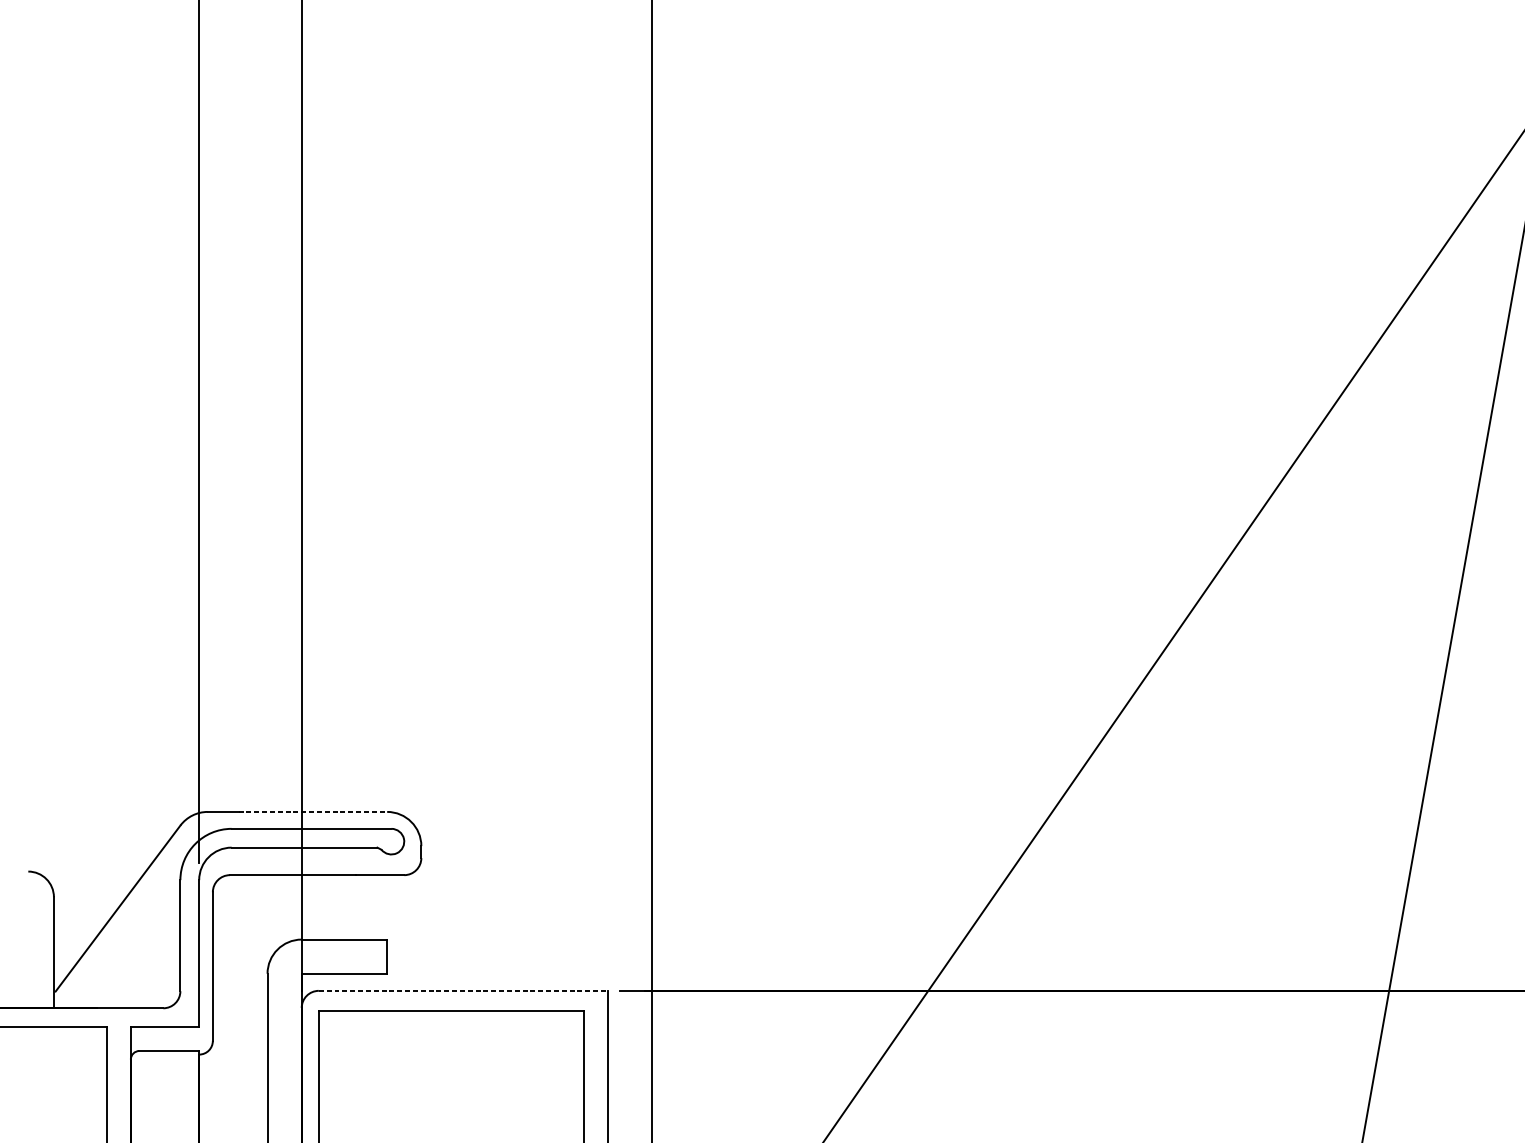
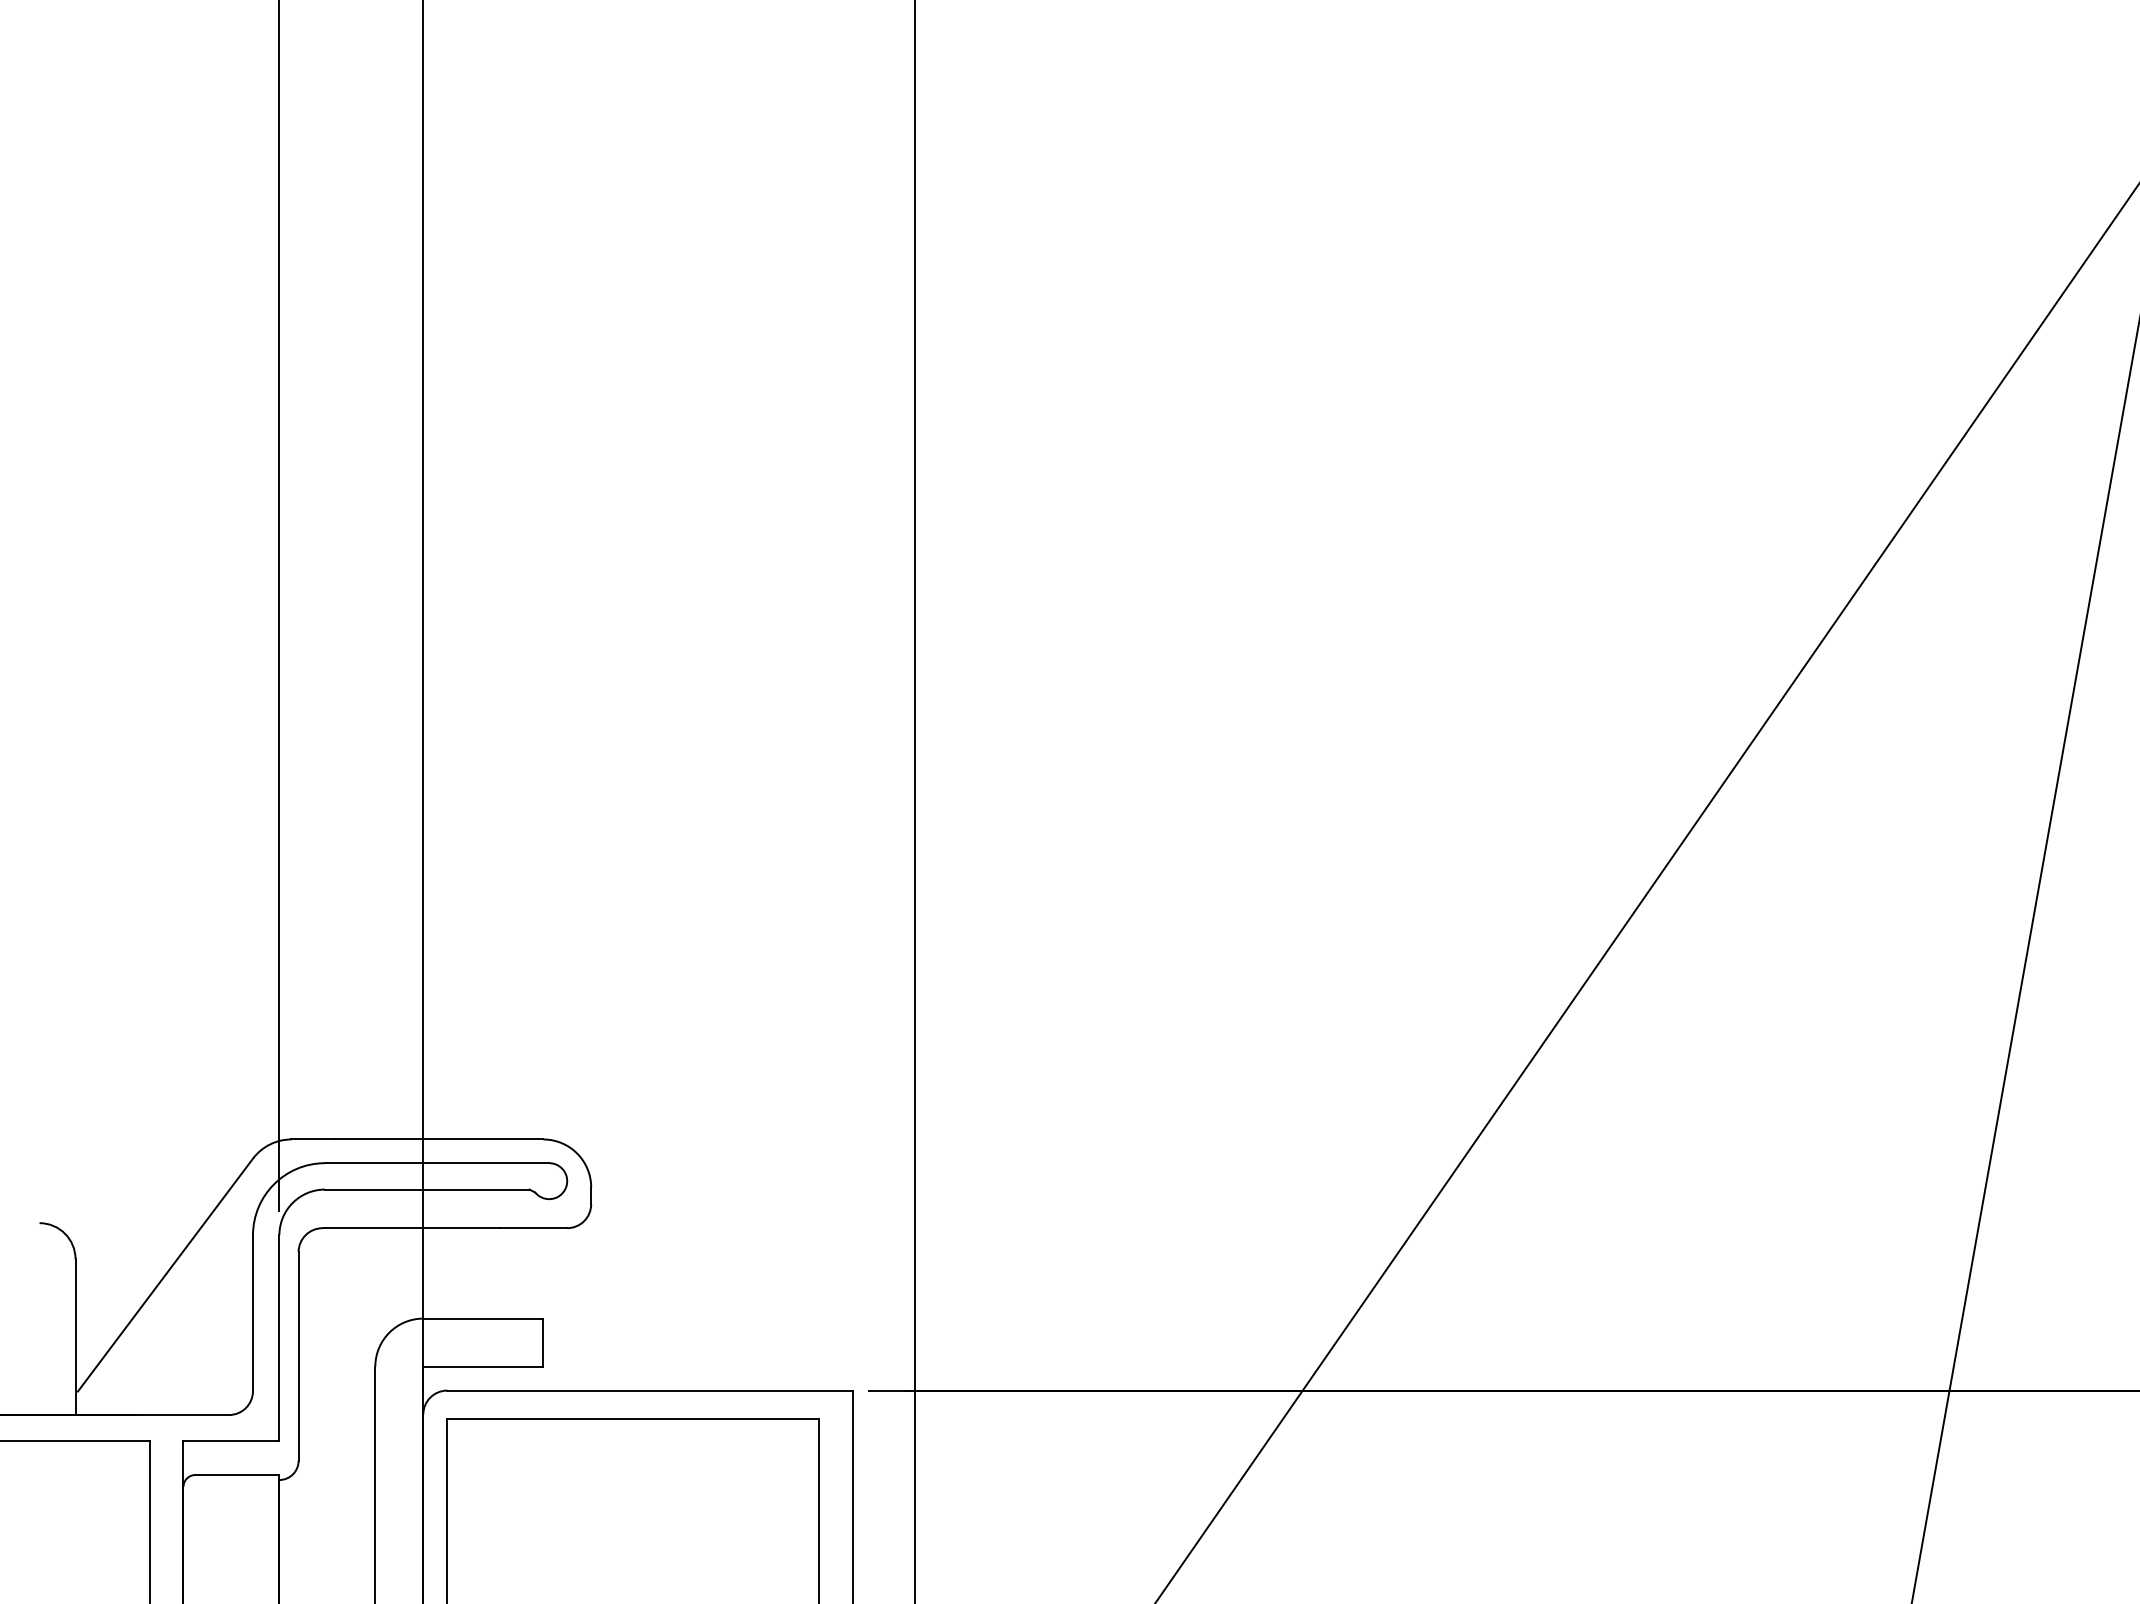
line: (313, 811) -> (439, 1139), dashed -> solid
line: (462, 990) -> (649, 1390), dashed -> solid

